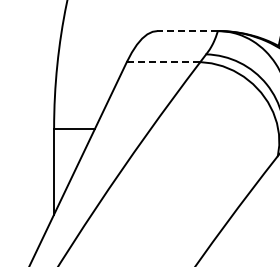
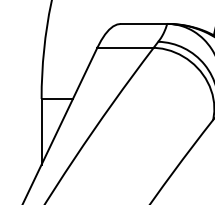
line: (187, 31) -> (143, 24), dashed -> solid
line: (163, 62) -> (125, 48), dashed -> solid

